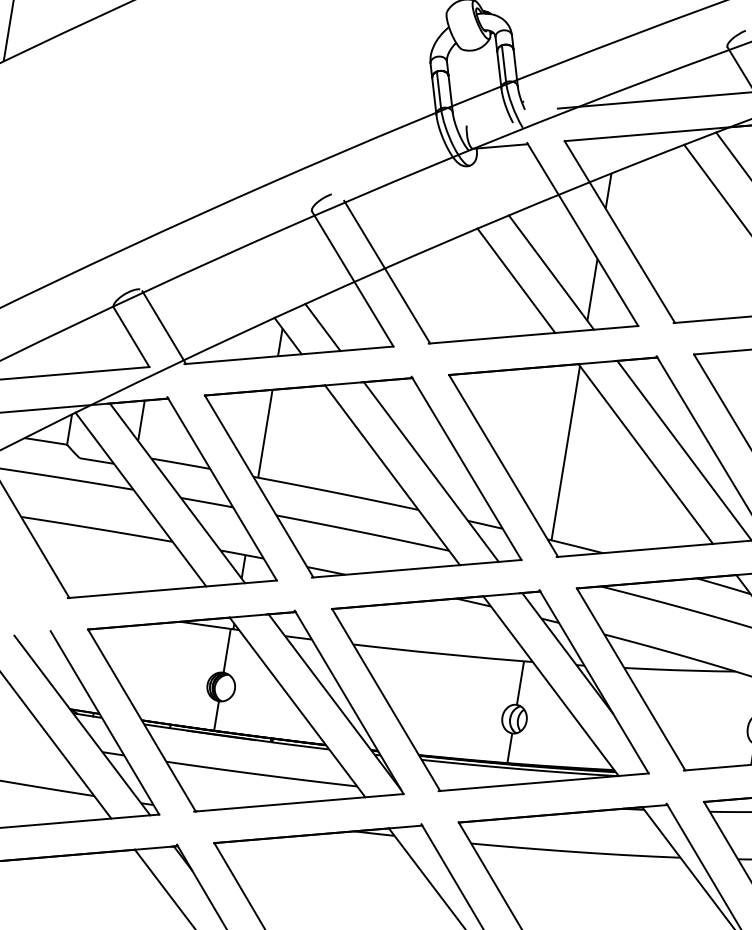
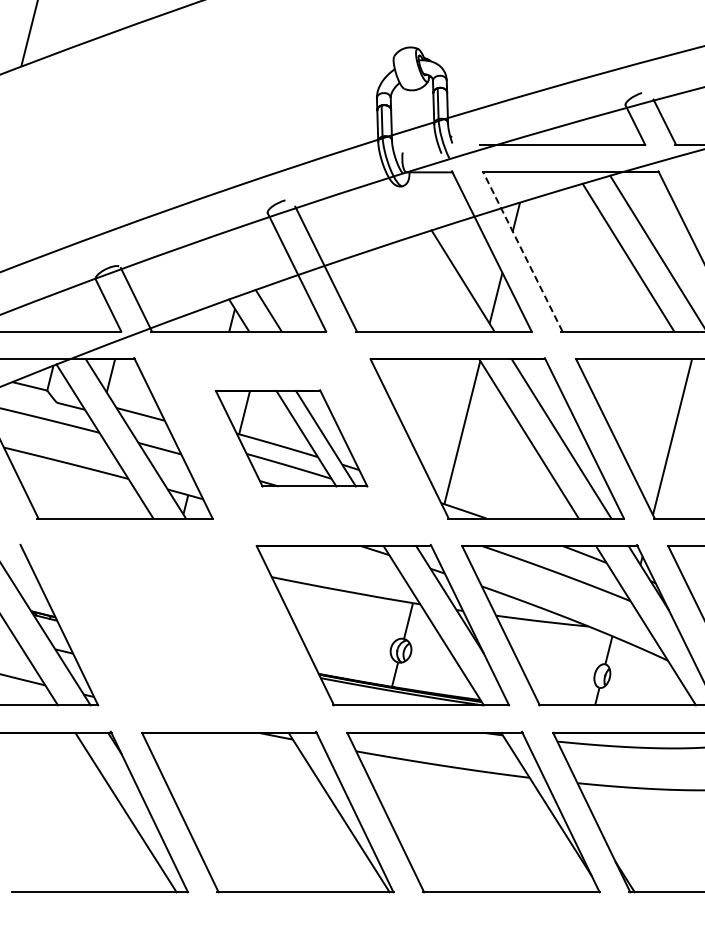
line: (619, 232) -> (522, 252), solid -> dashed
line: (516, 280) -> (433, 285), removed
part: (362, 477) -> (291, 438), size x0.6
part: (245, 710) -> (177, 624), removed

